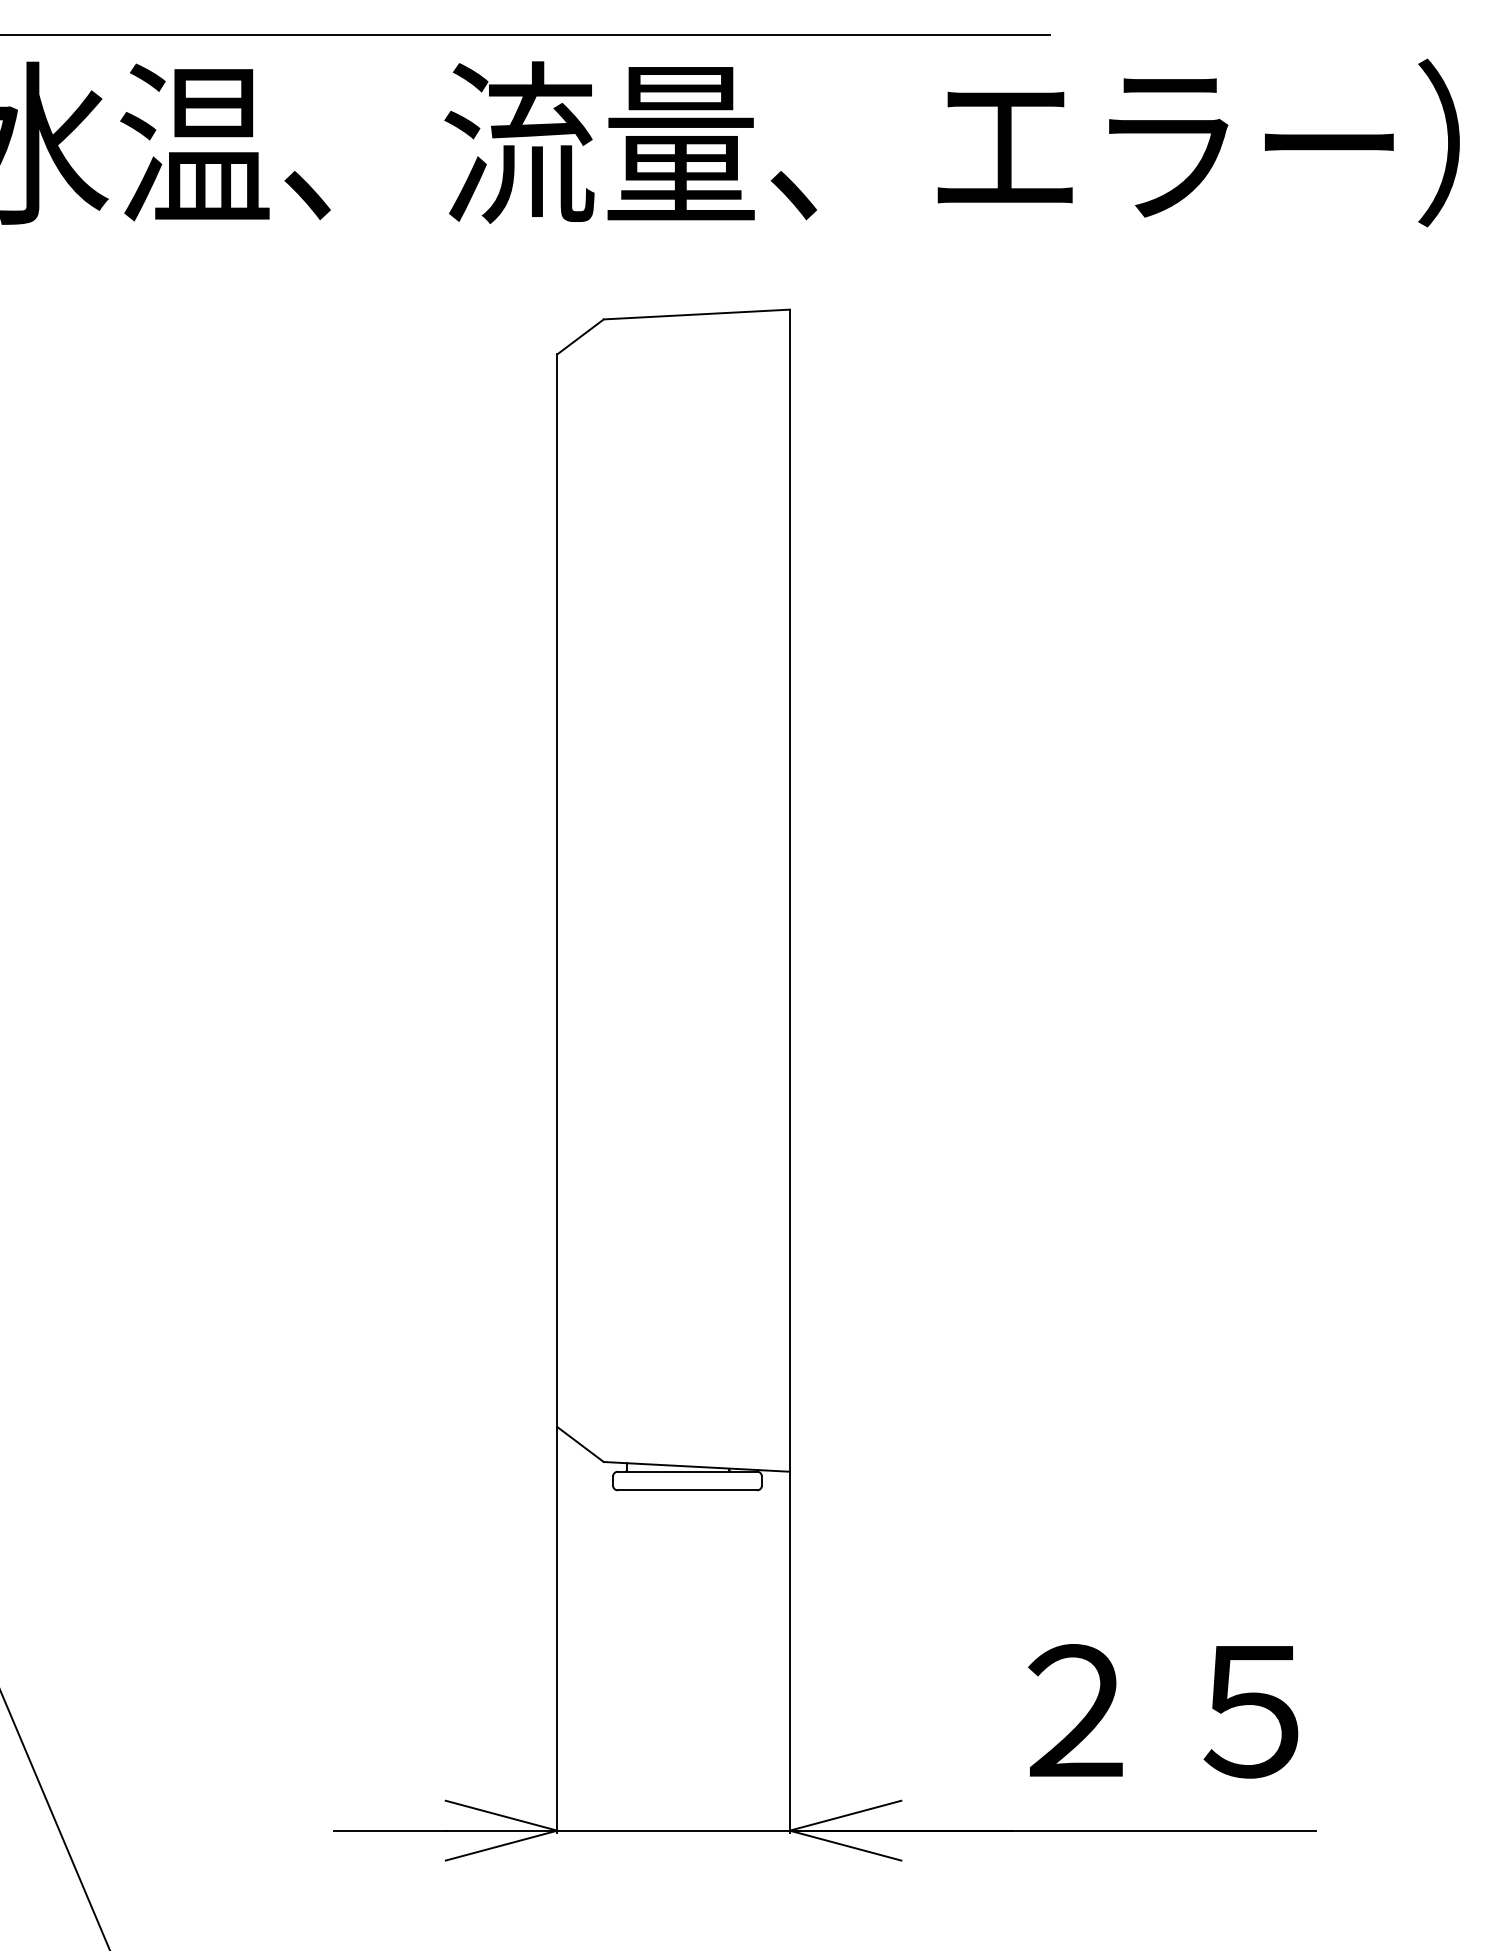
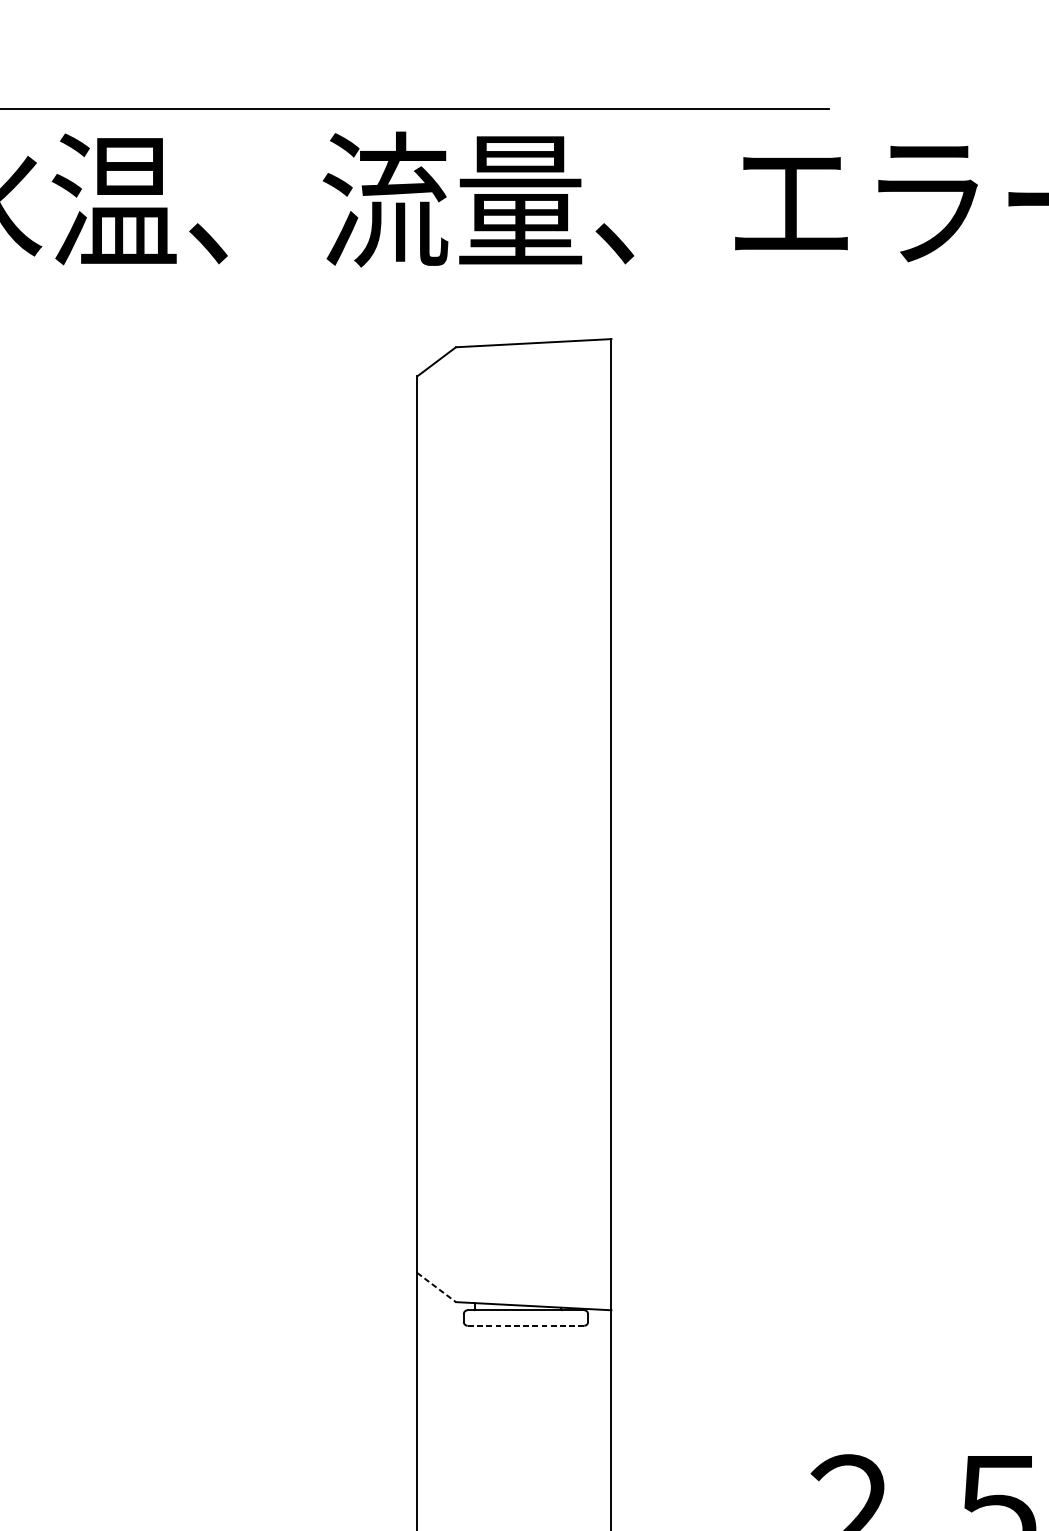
line: (580, 1444) -> (436, 1287), solid -> dashed
line: (687, 1490) -> (525, 1325), solid -> dashed

